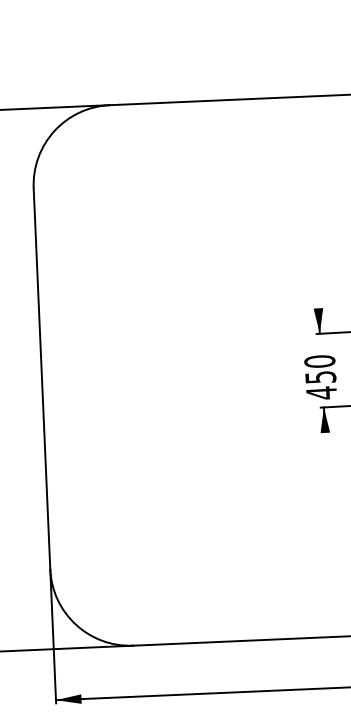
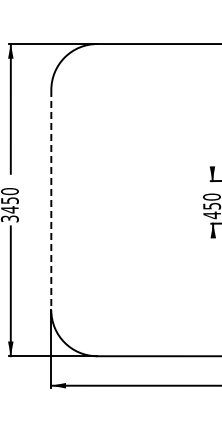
line: (42, 379) -> (51, 200), solid -> dashed

